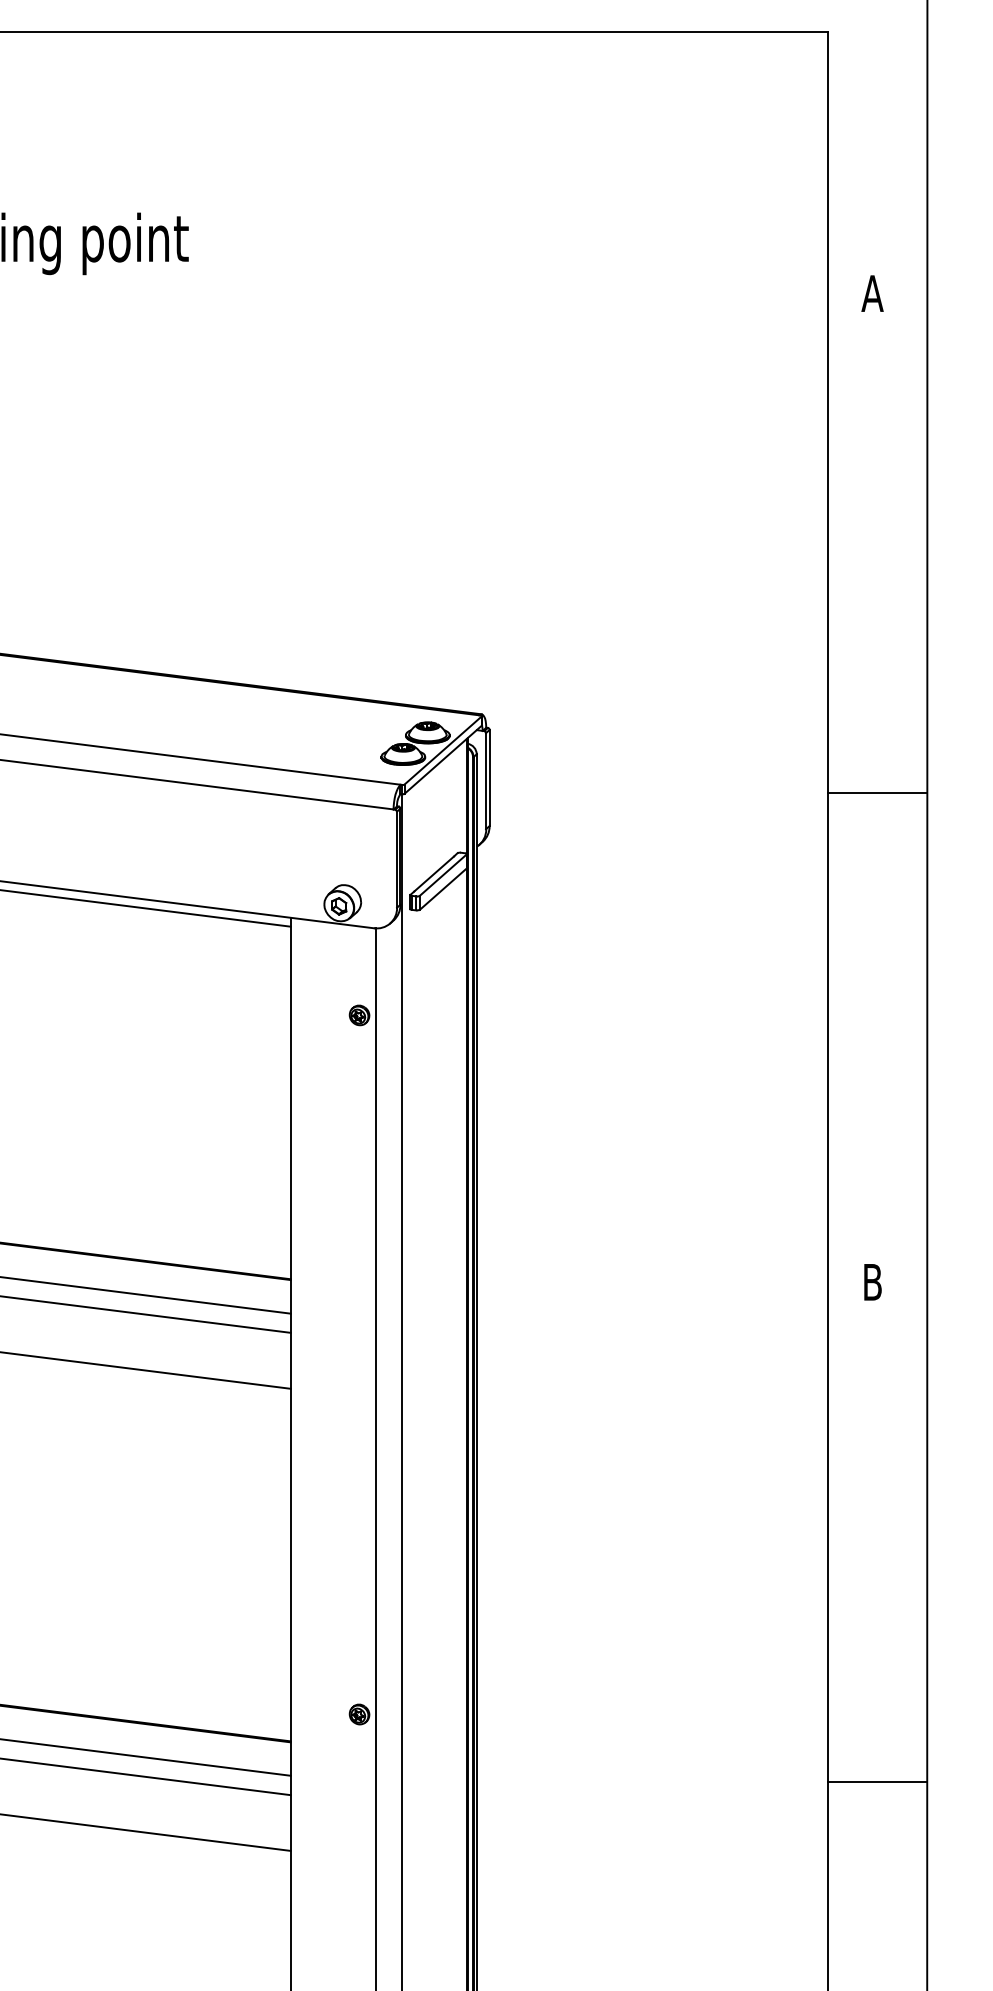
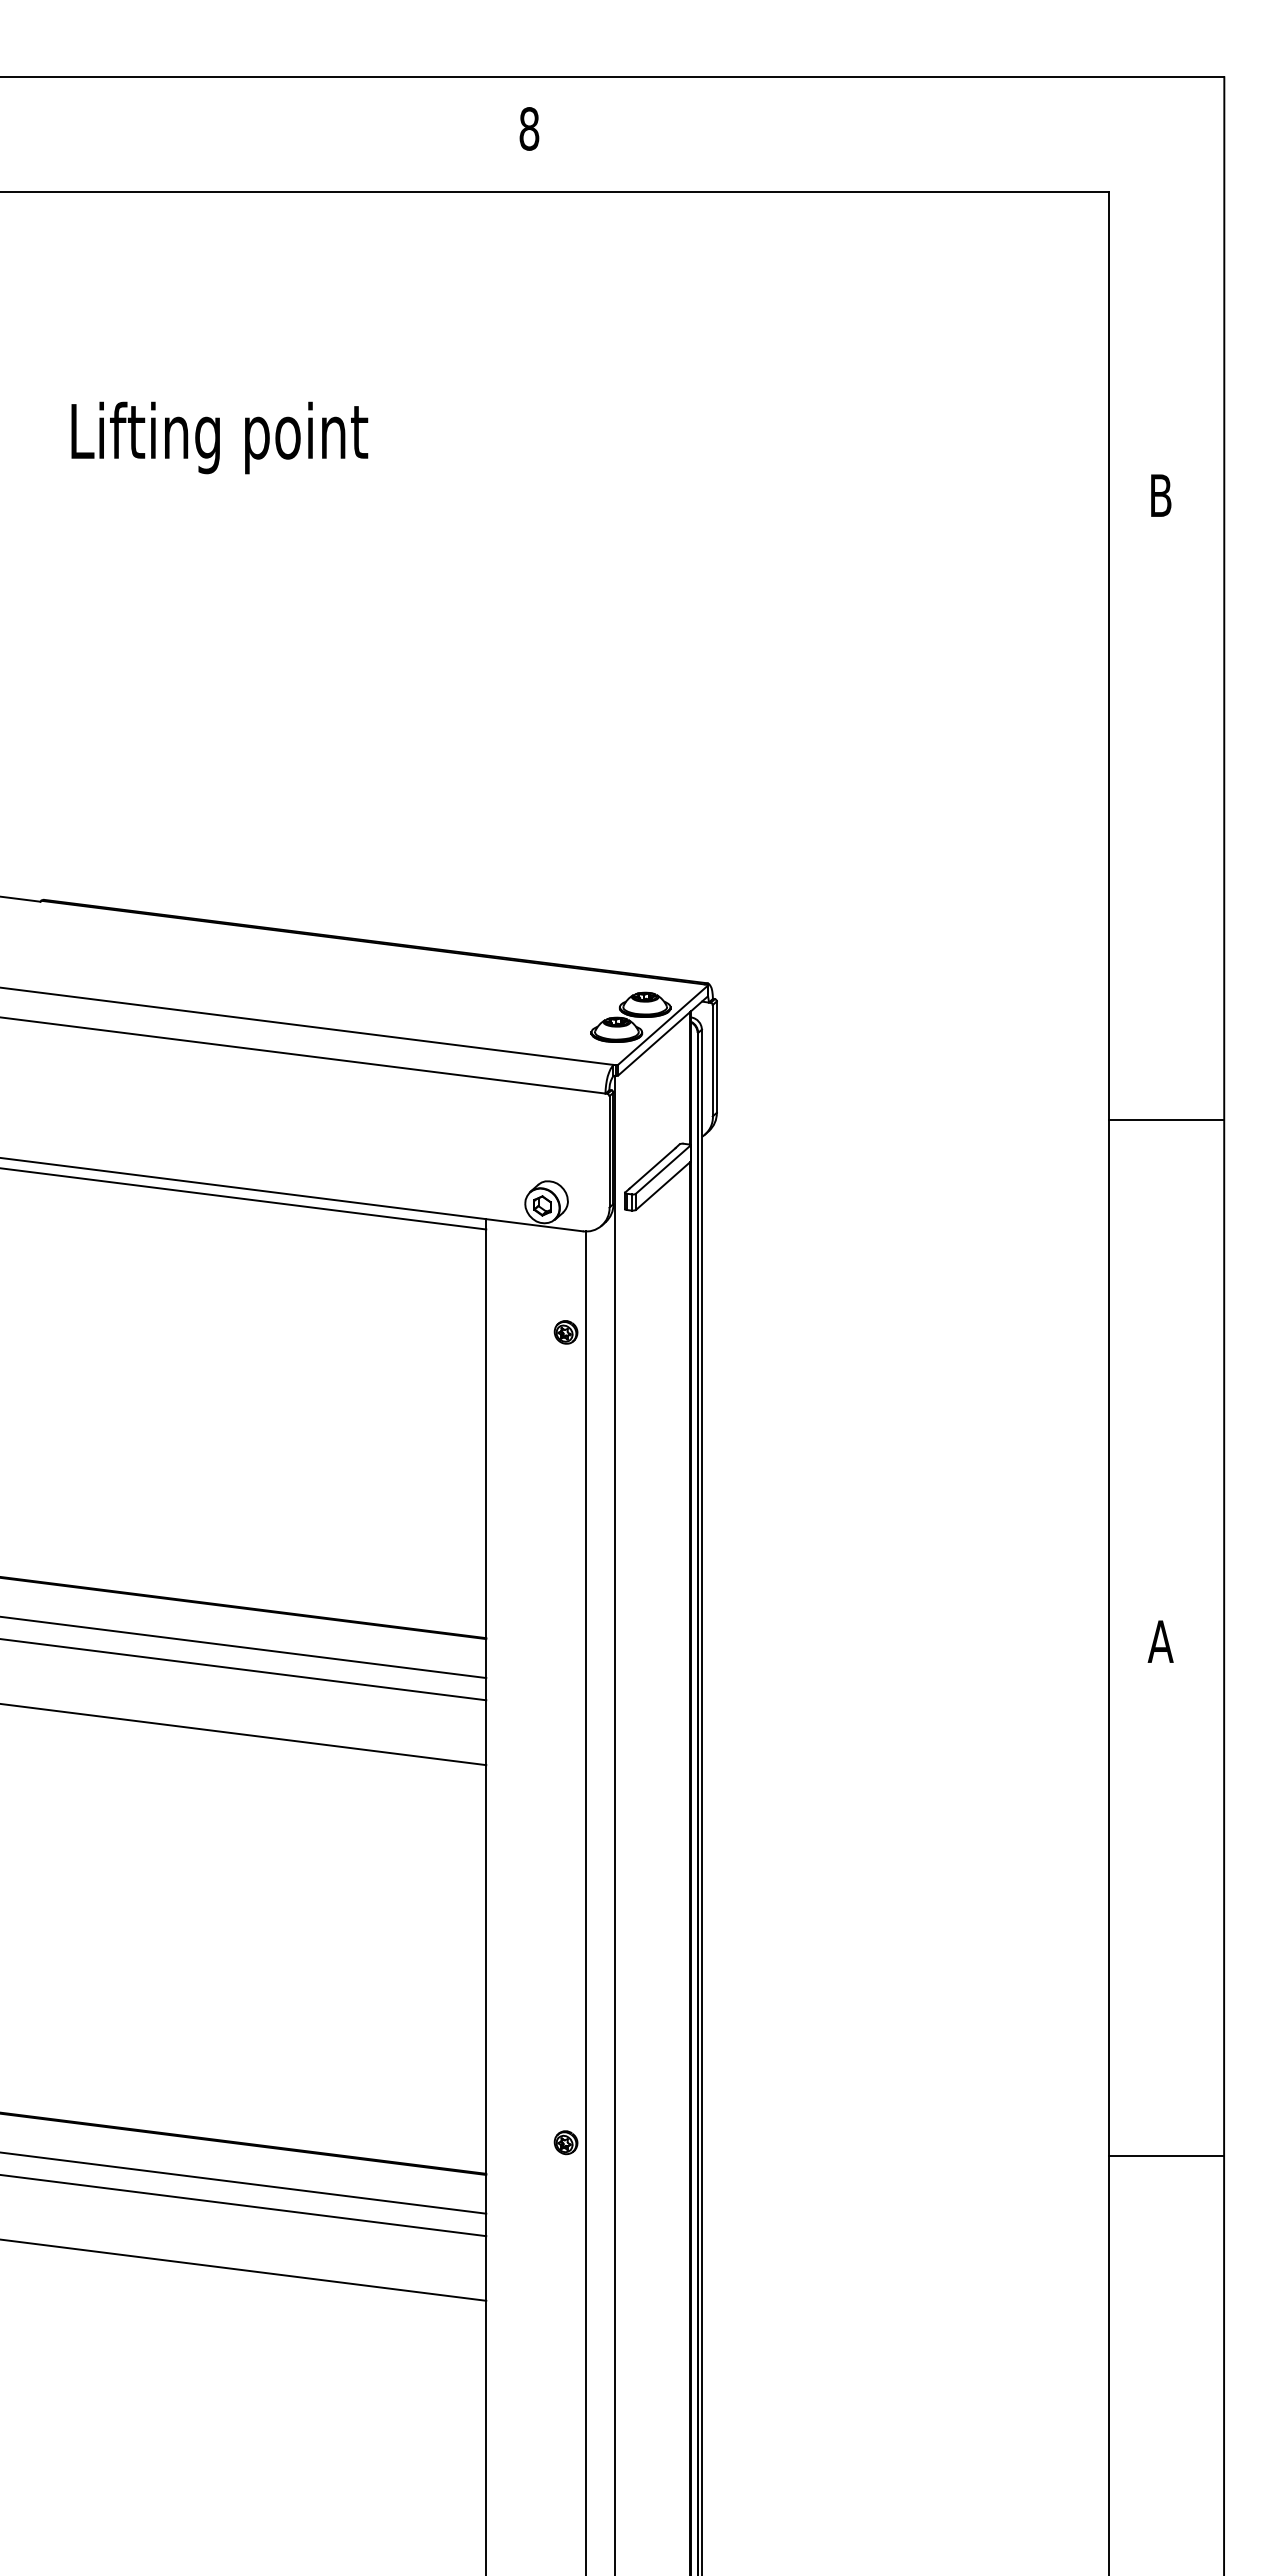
text: (872, 293) -> (1160, 495), A -> B
line: (877, 792) -> (1166, 1120), moved
text: (872, 1282) -> (1160, 1641), B -> A
line: (877, 1781) -> (1166, 2156), moved

